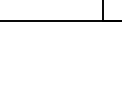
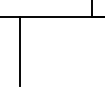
line: (29, 55) -> (19, 51), added

